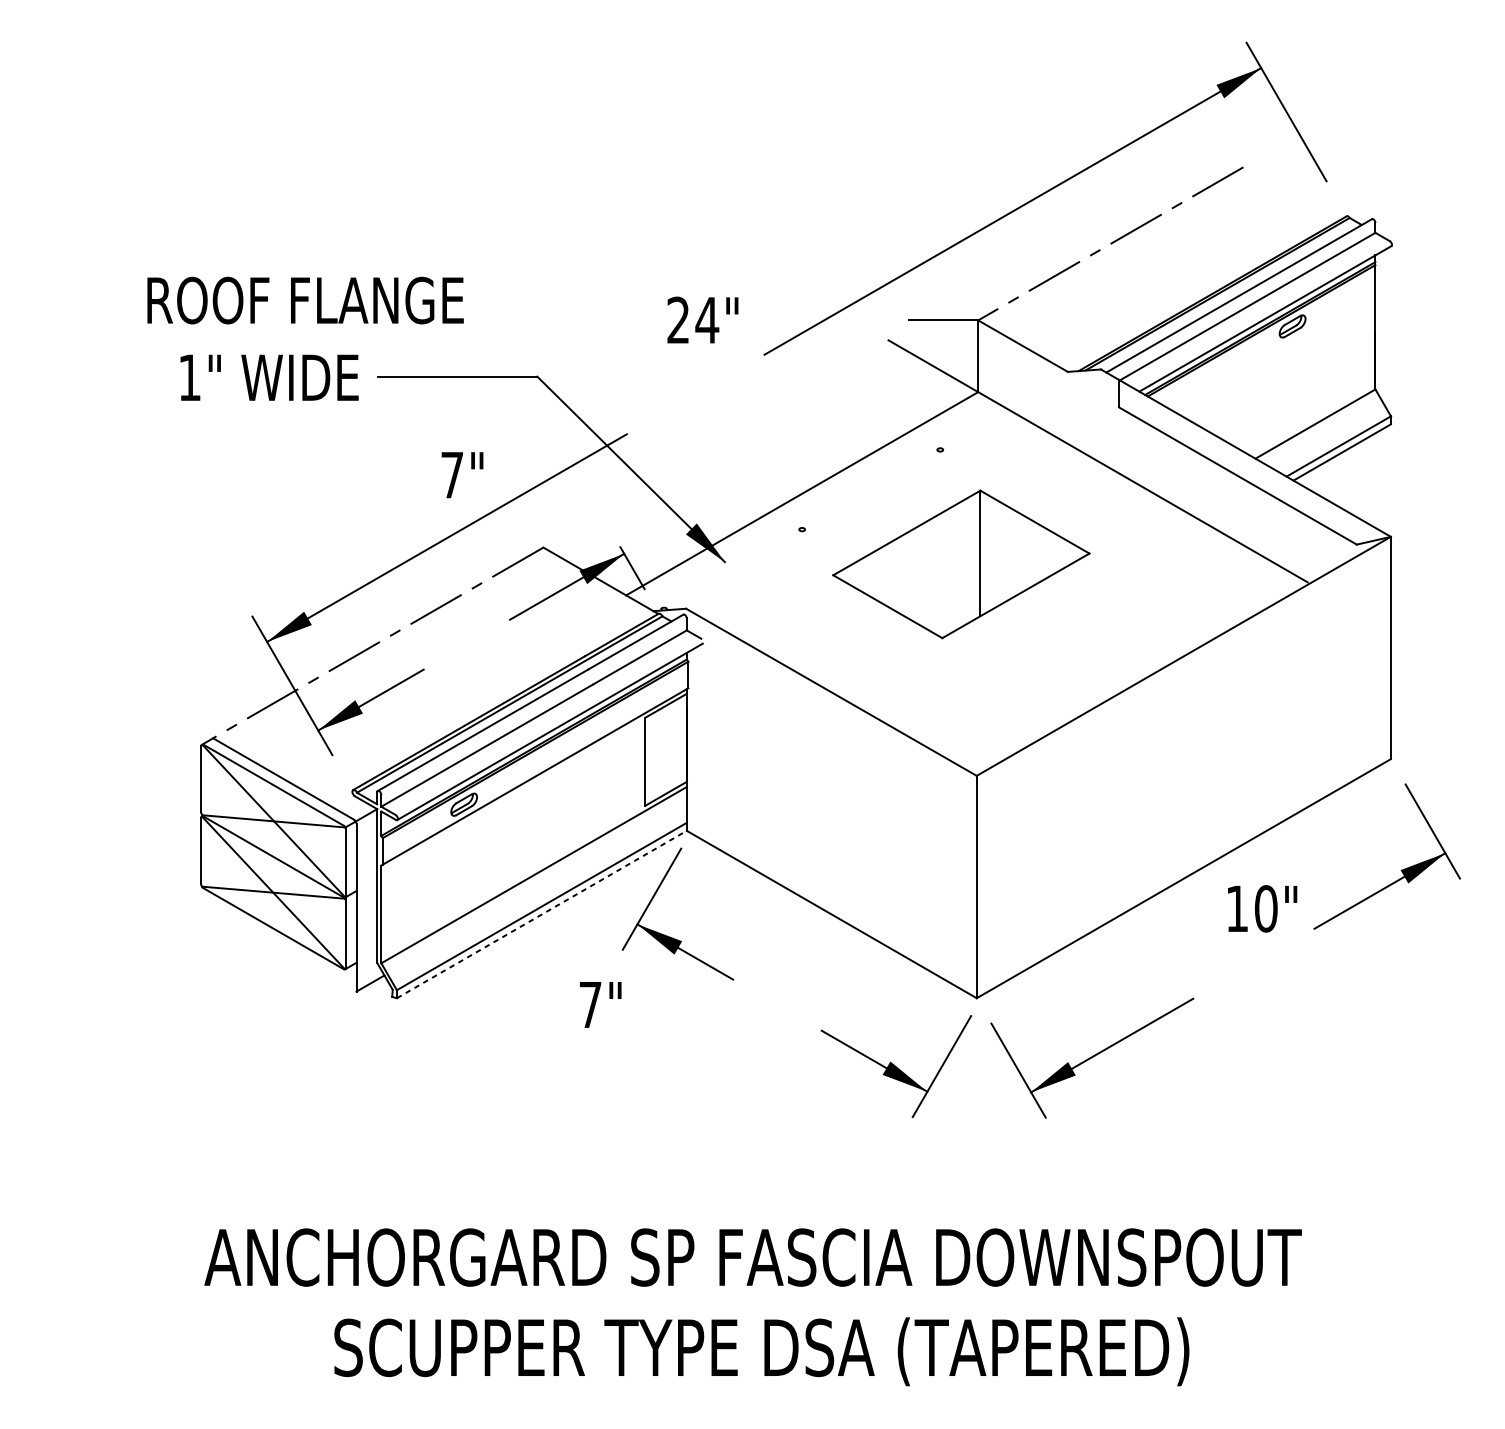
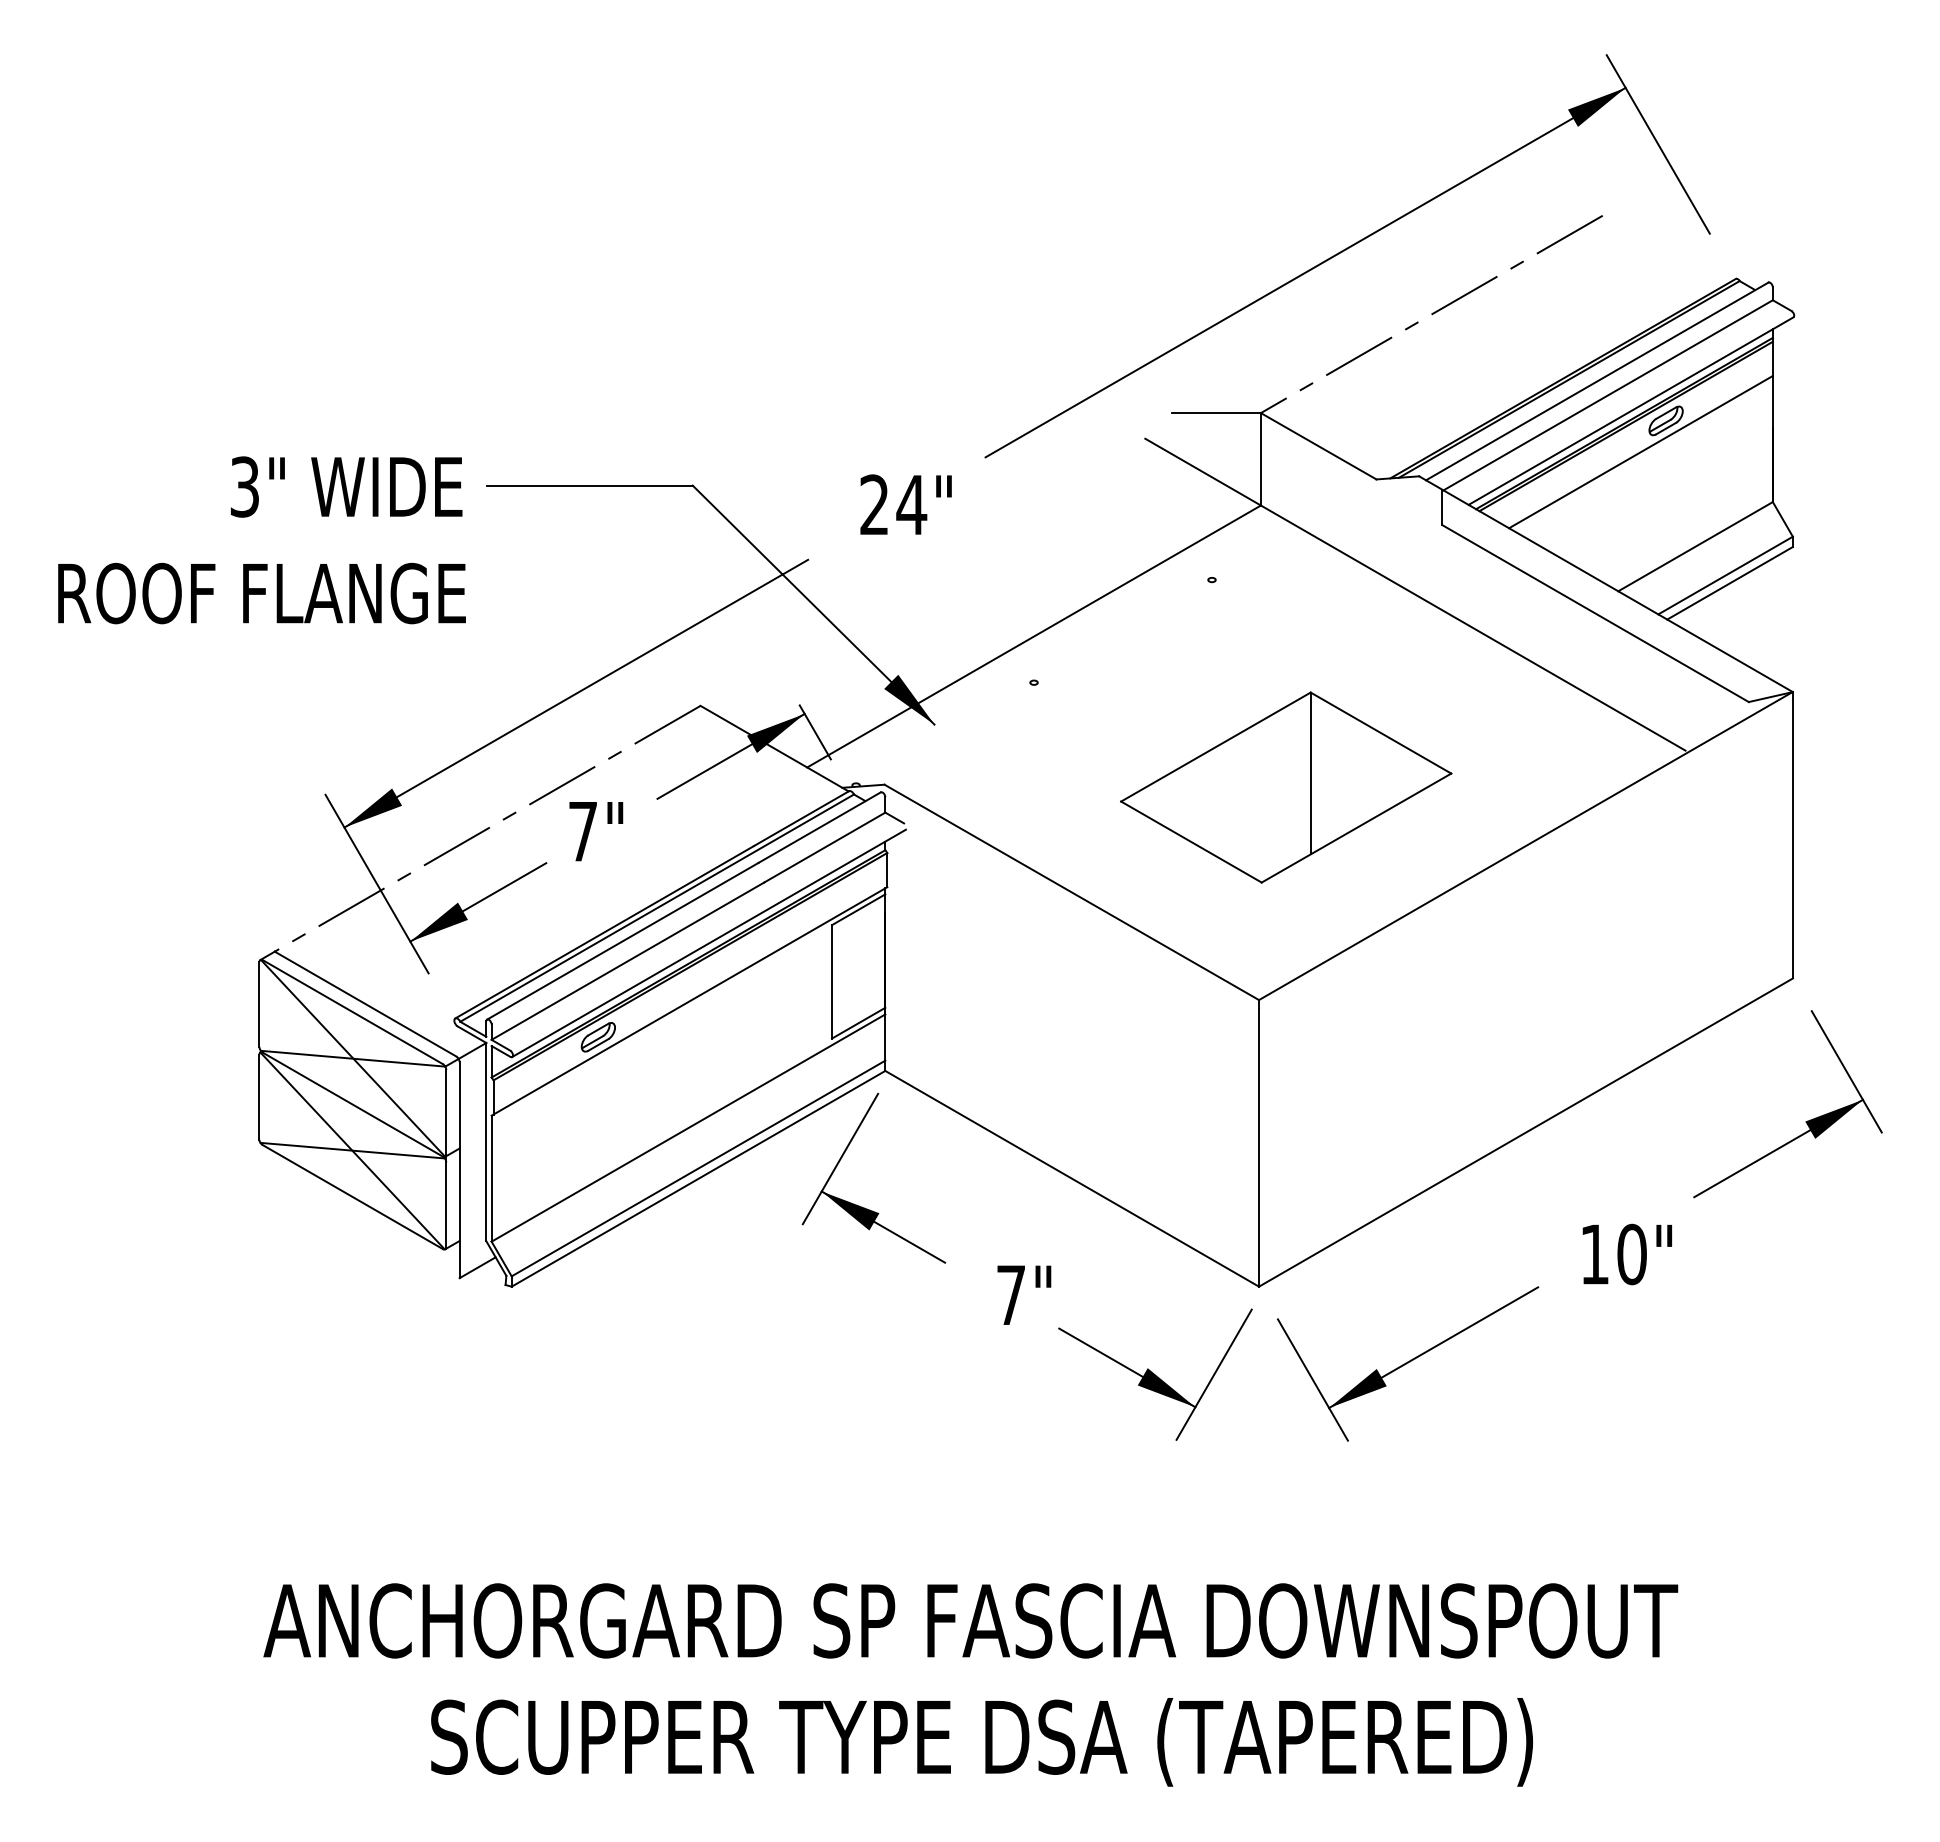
text: (305, 300) -> (261, 593), moved
text: (702, 319) -> (905, 504), moved
line: (1272, 350) -> (1640, 451), added
text: (189, 377) -> (244, 486), 1" -> 3"
text: (462, 475) -> (596, 831), moved
part: (961, 564) -> (1286, 787), moved
text: (1261, 908) -> (1626, 1254), moved
line: (541, 914) -> (698, 1178), dashed -> solid
text: (600, 1004) -> (1024, 1294), moved

